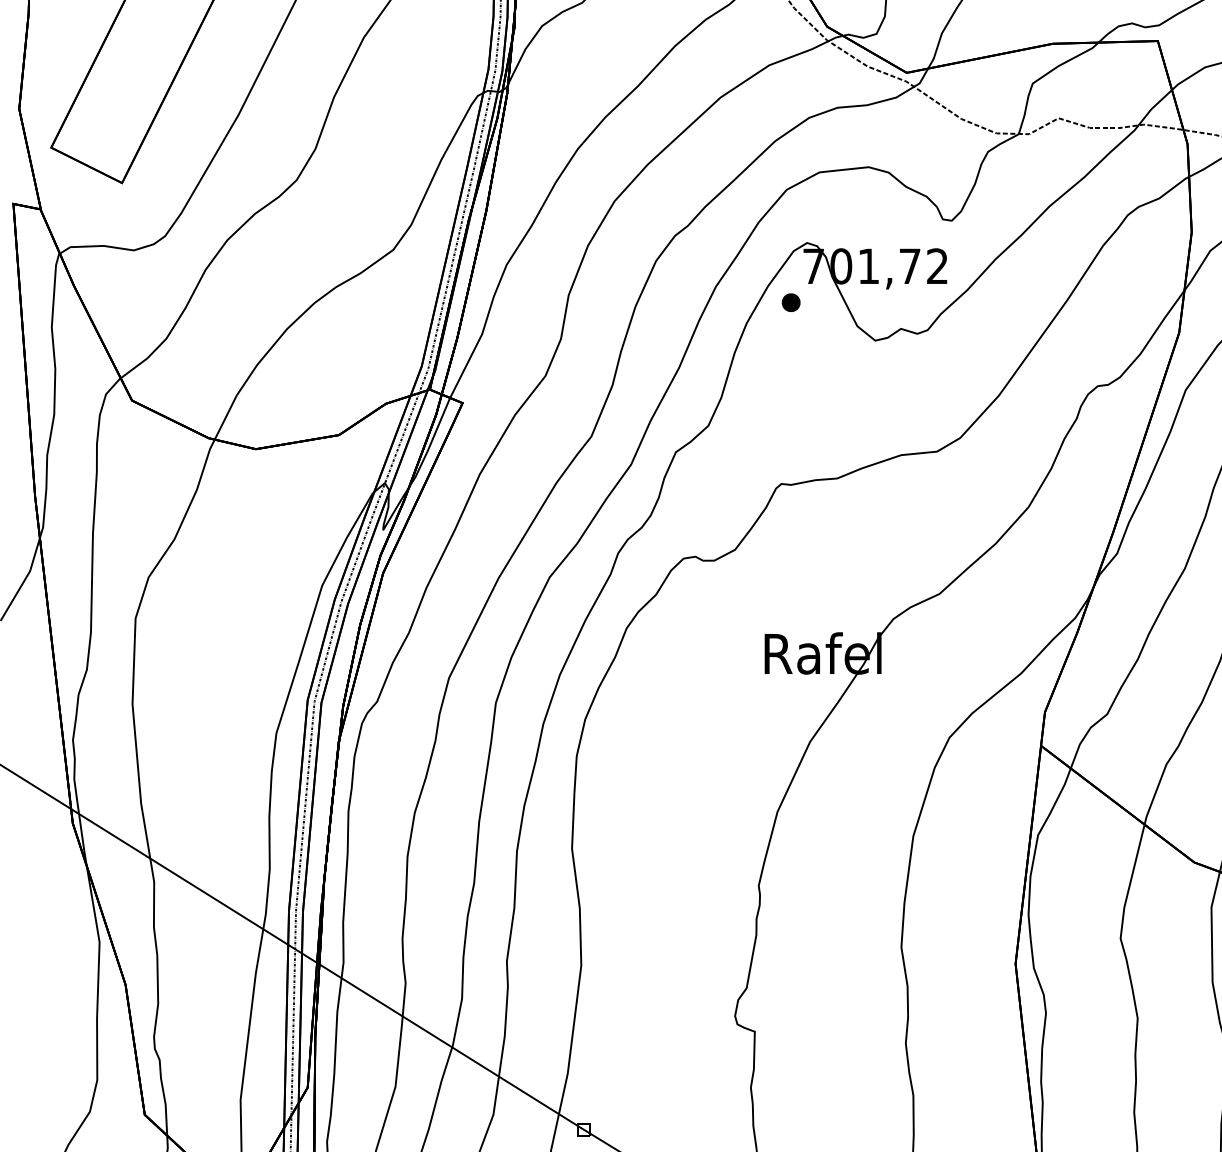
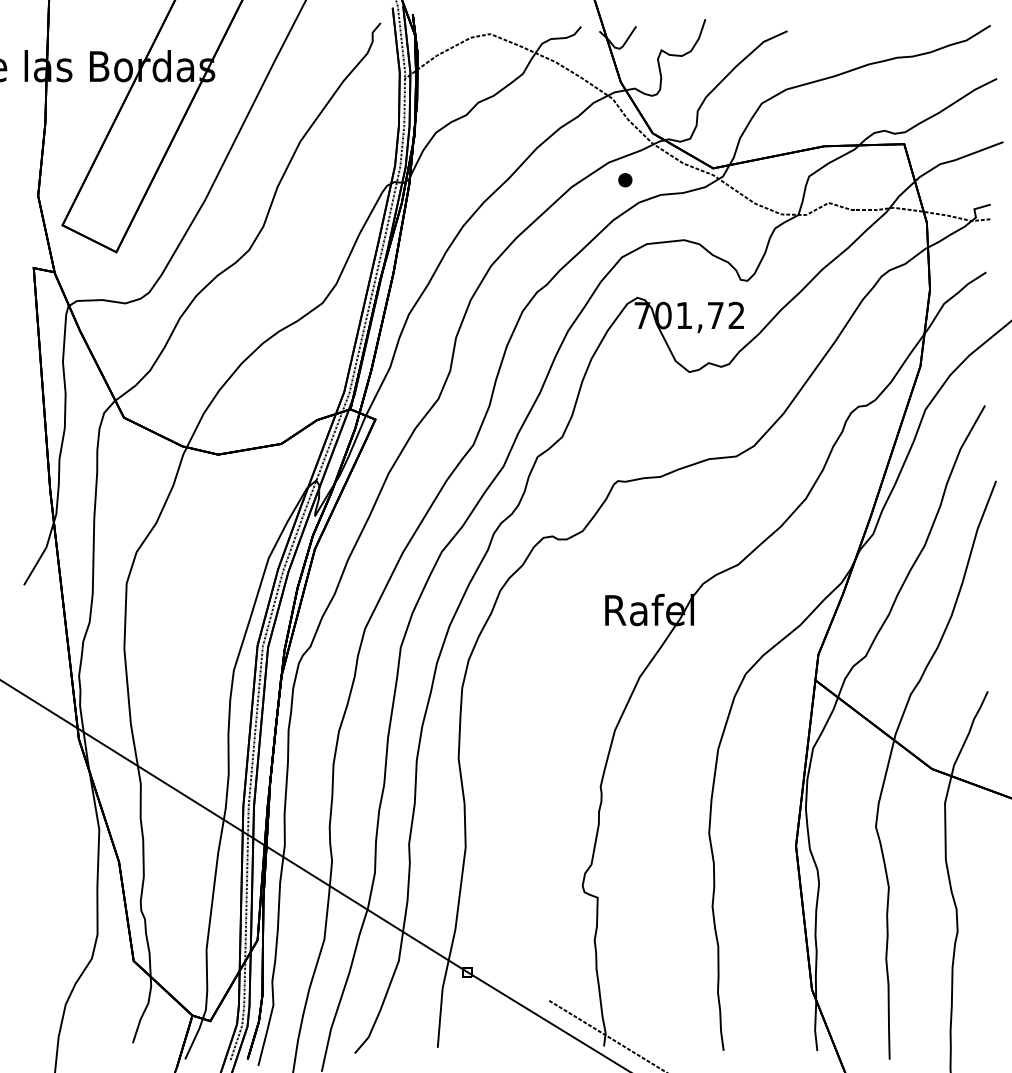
part: (791, 303) -> (625, 180), moved

